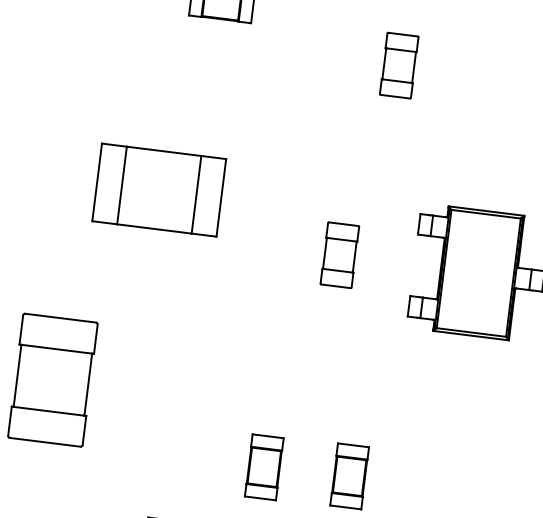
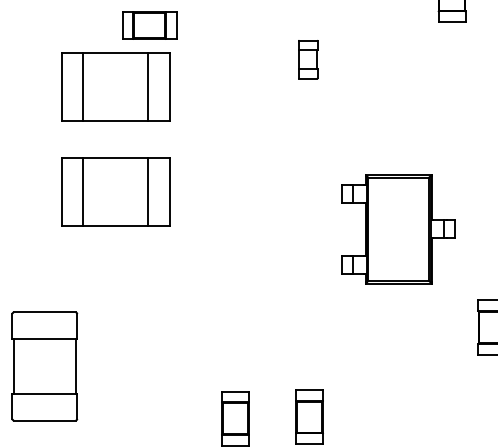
part: (399, 65) -> (308, 59), size x0.7
part: (174, 68) -> (115, 86), added
part: (339, 255) -> (277, 228), removed

